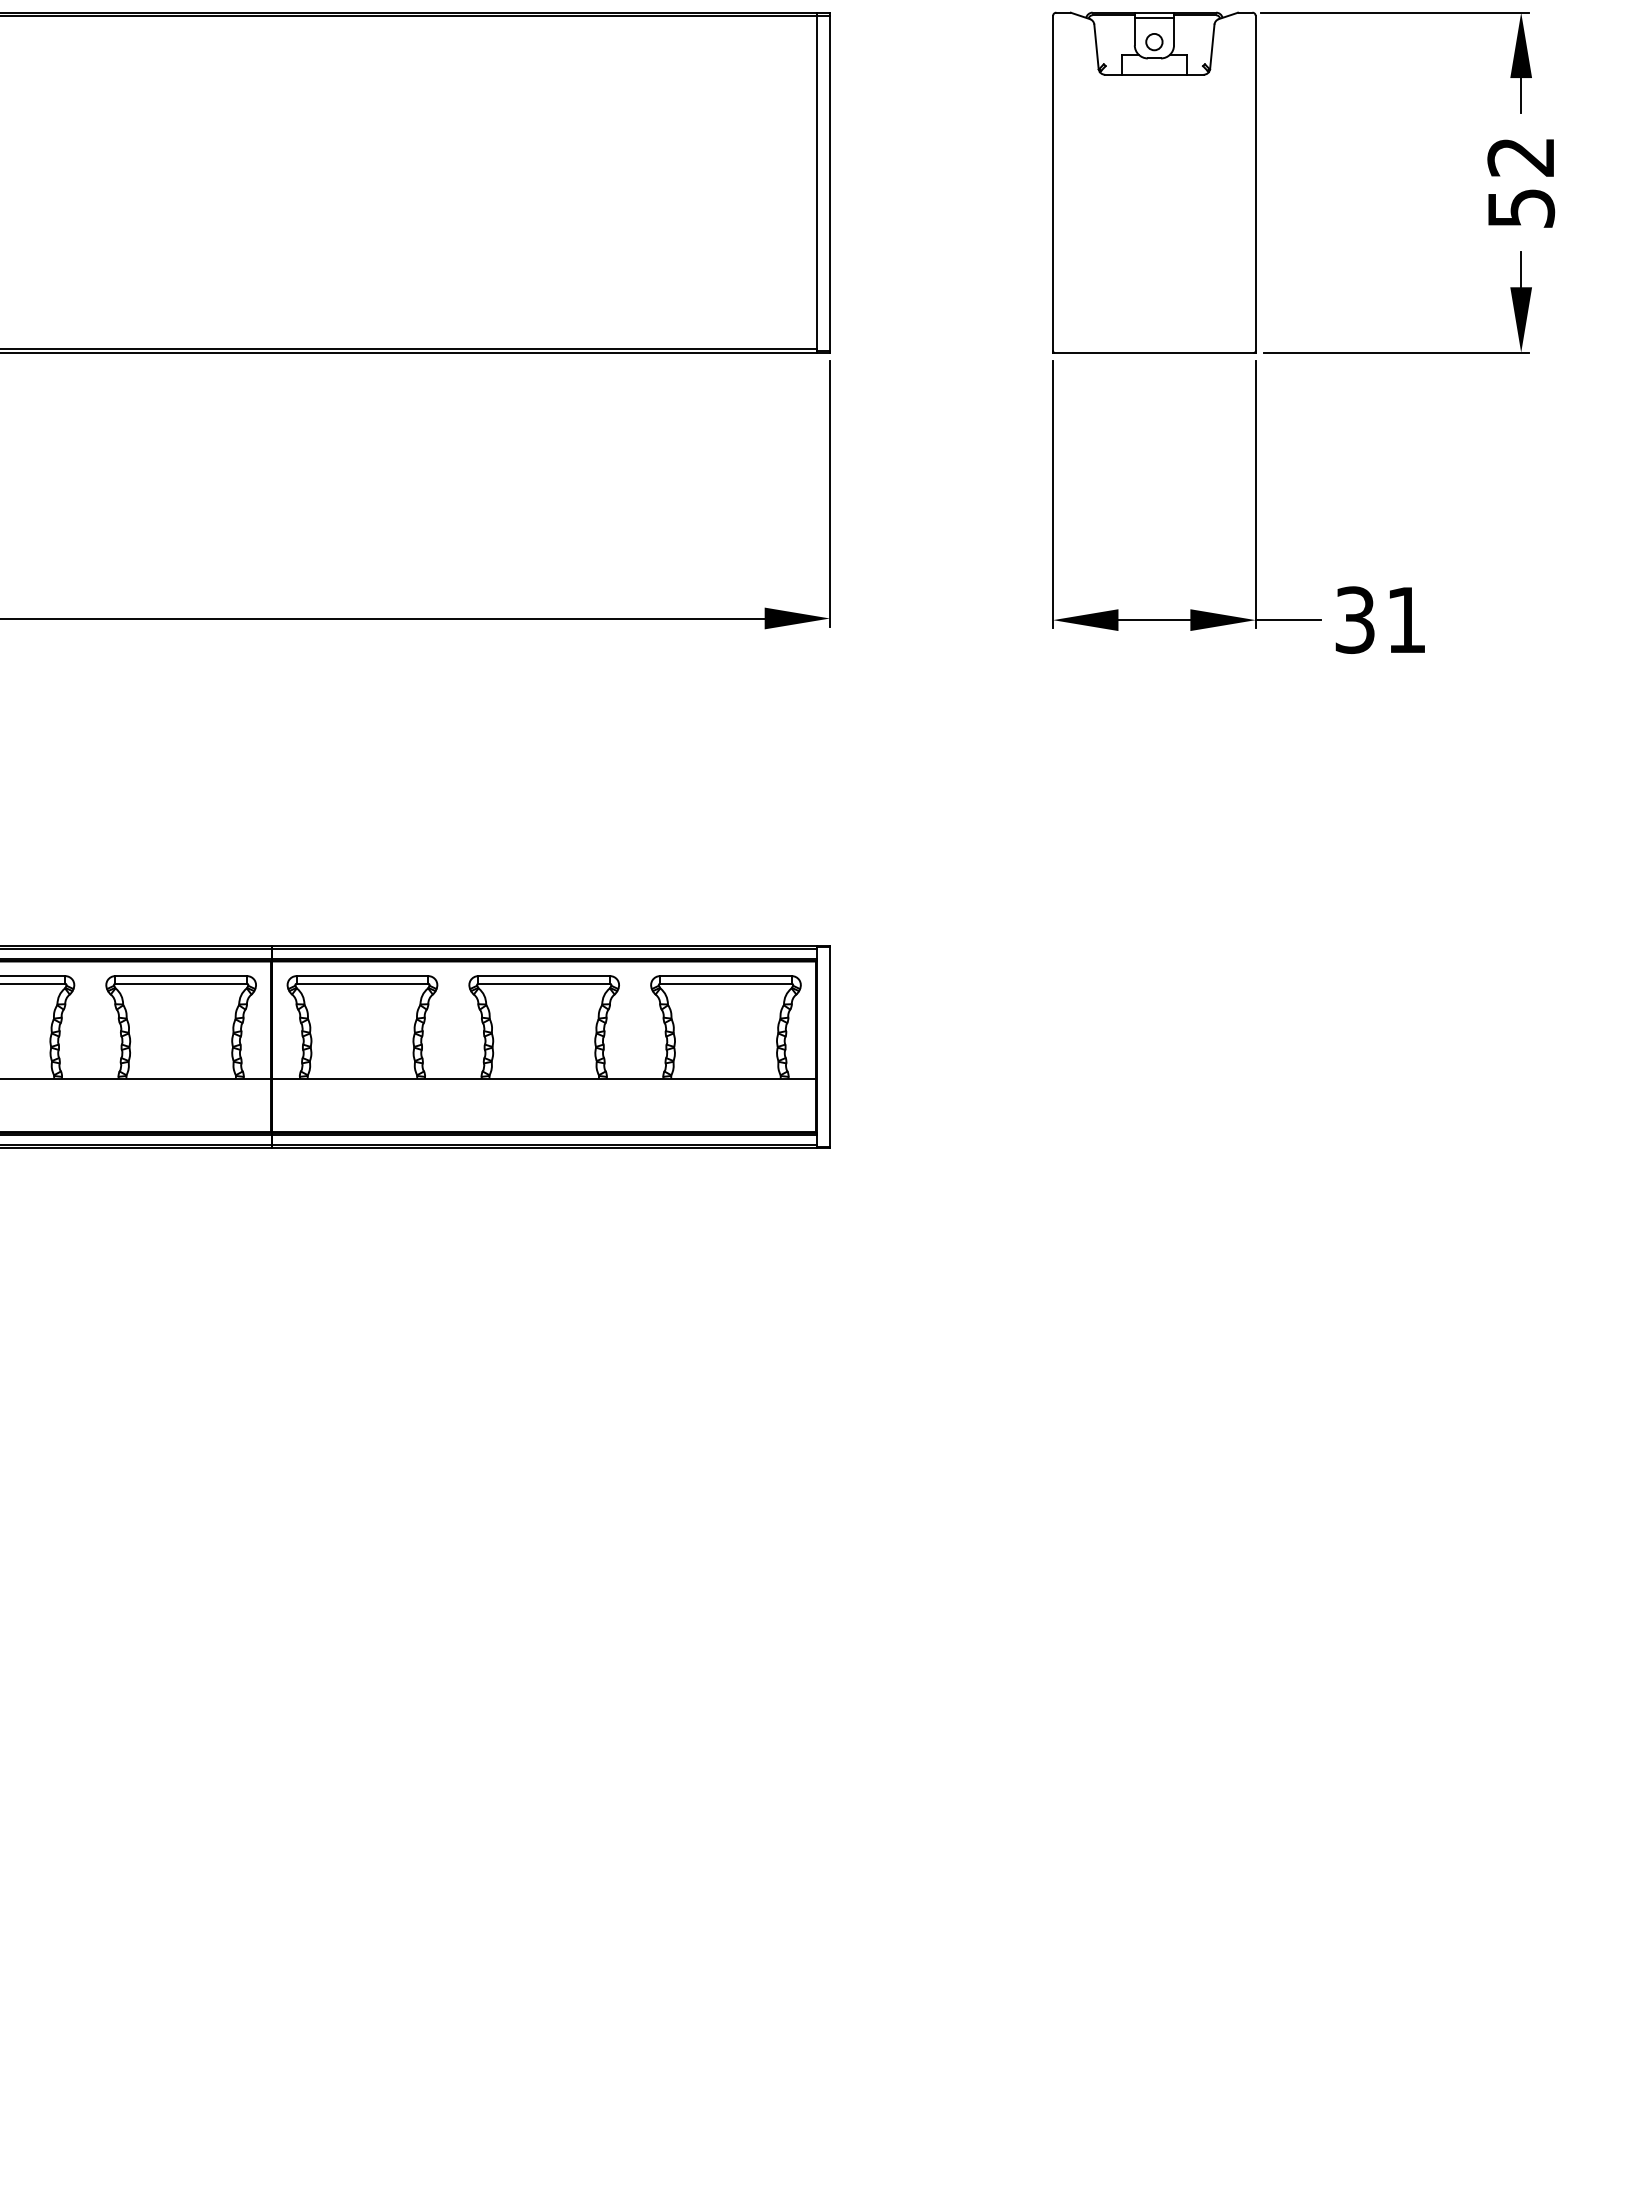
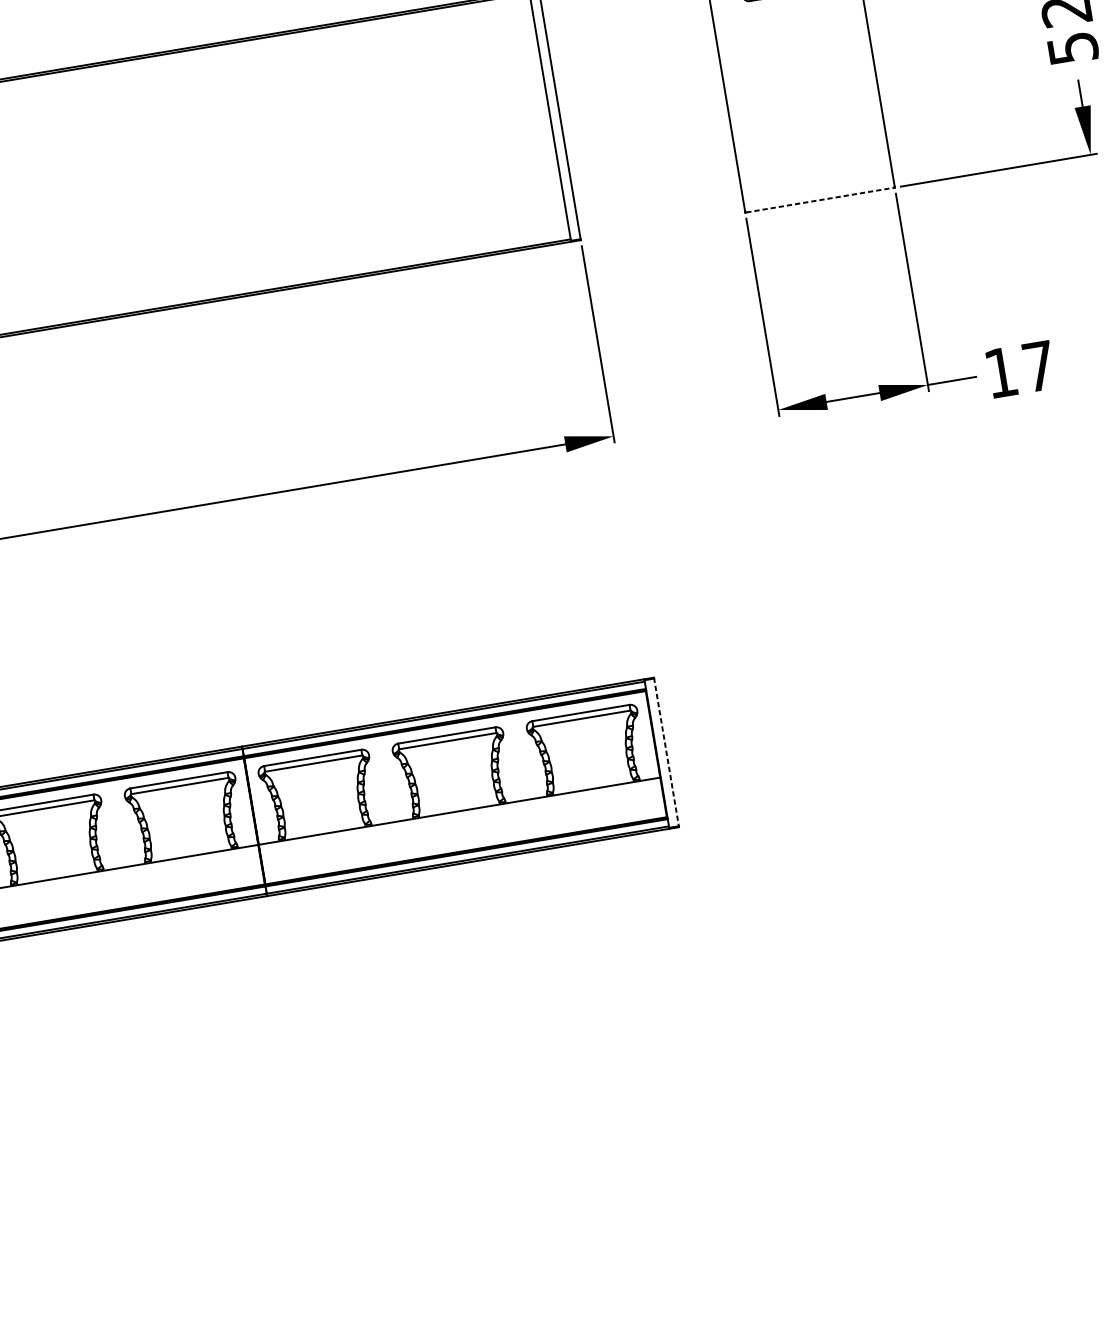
line: (1154, 352) -> (820, 200), solid -> dashed
text: (1380, 619) -> (1019, 369), 31 -> 17
line: (830, 1047) -> (666, 752), solid -> dashed

